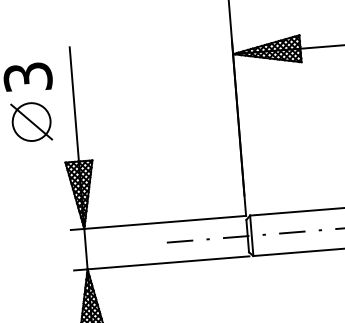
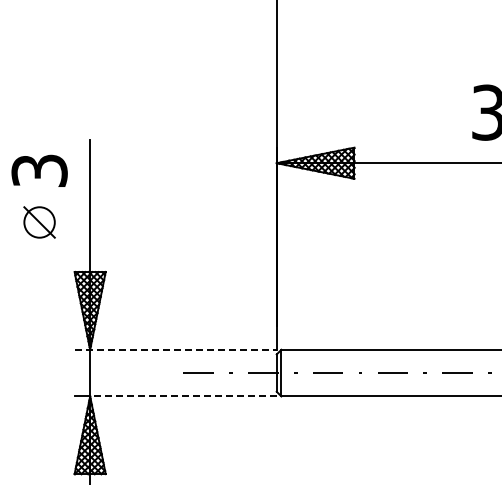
part: (31, 122) -> (39, 222), size x0.7
line: (159, 222) -> (176, 349), solid -> dashed
line: (167, 262) -> (182, 396), solid -> dashed

